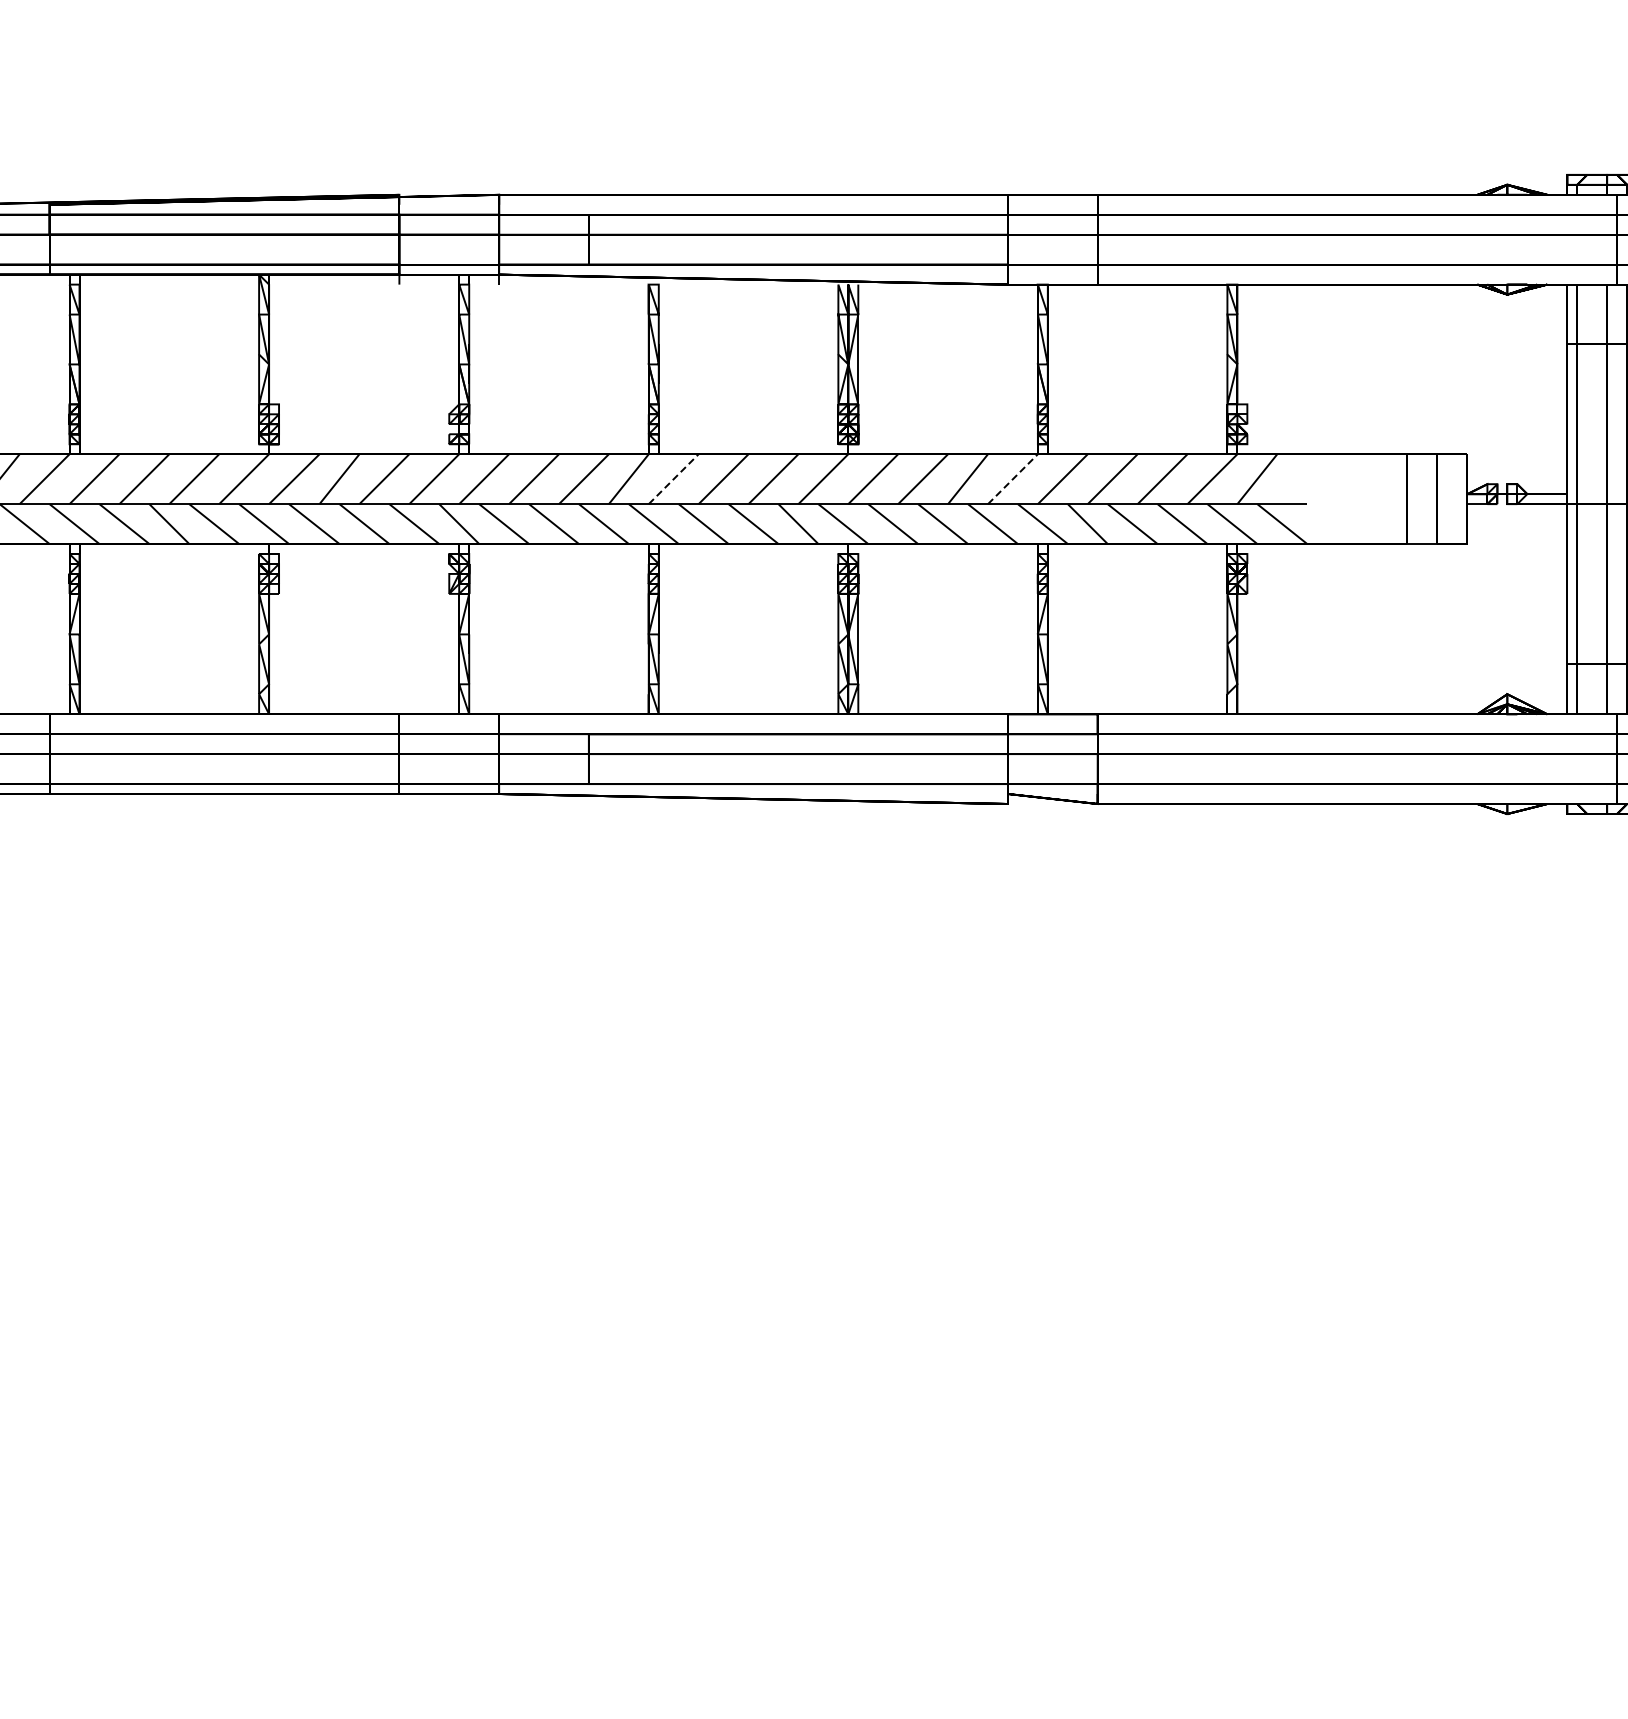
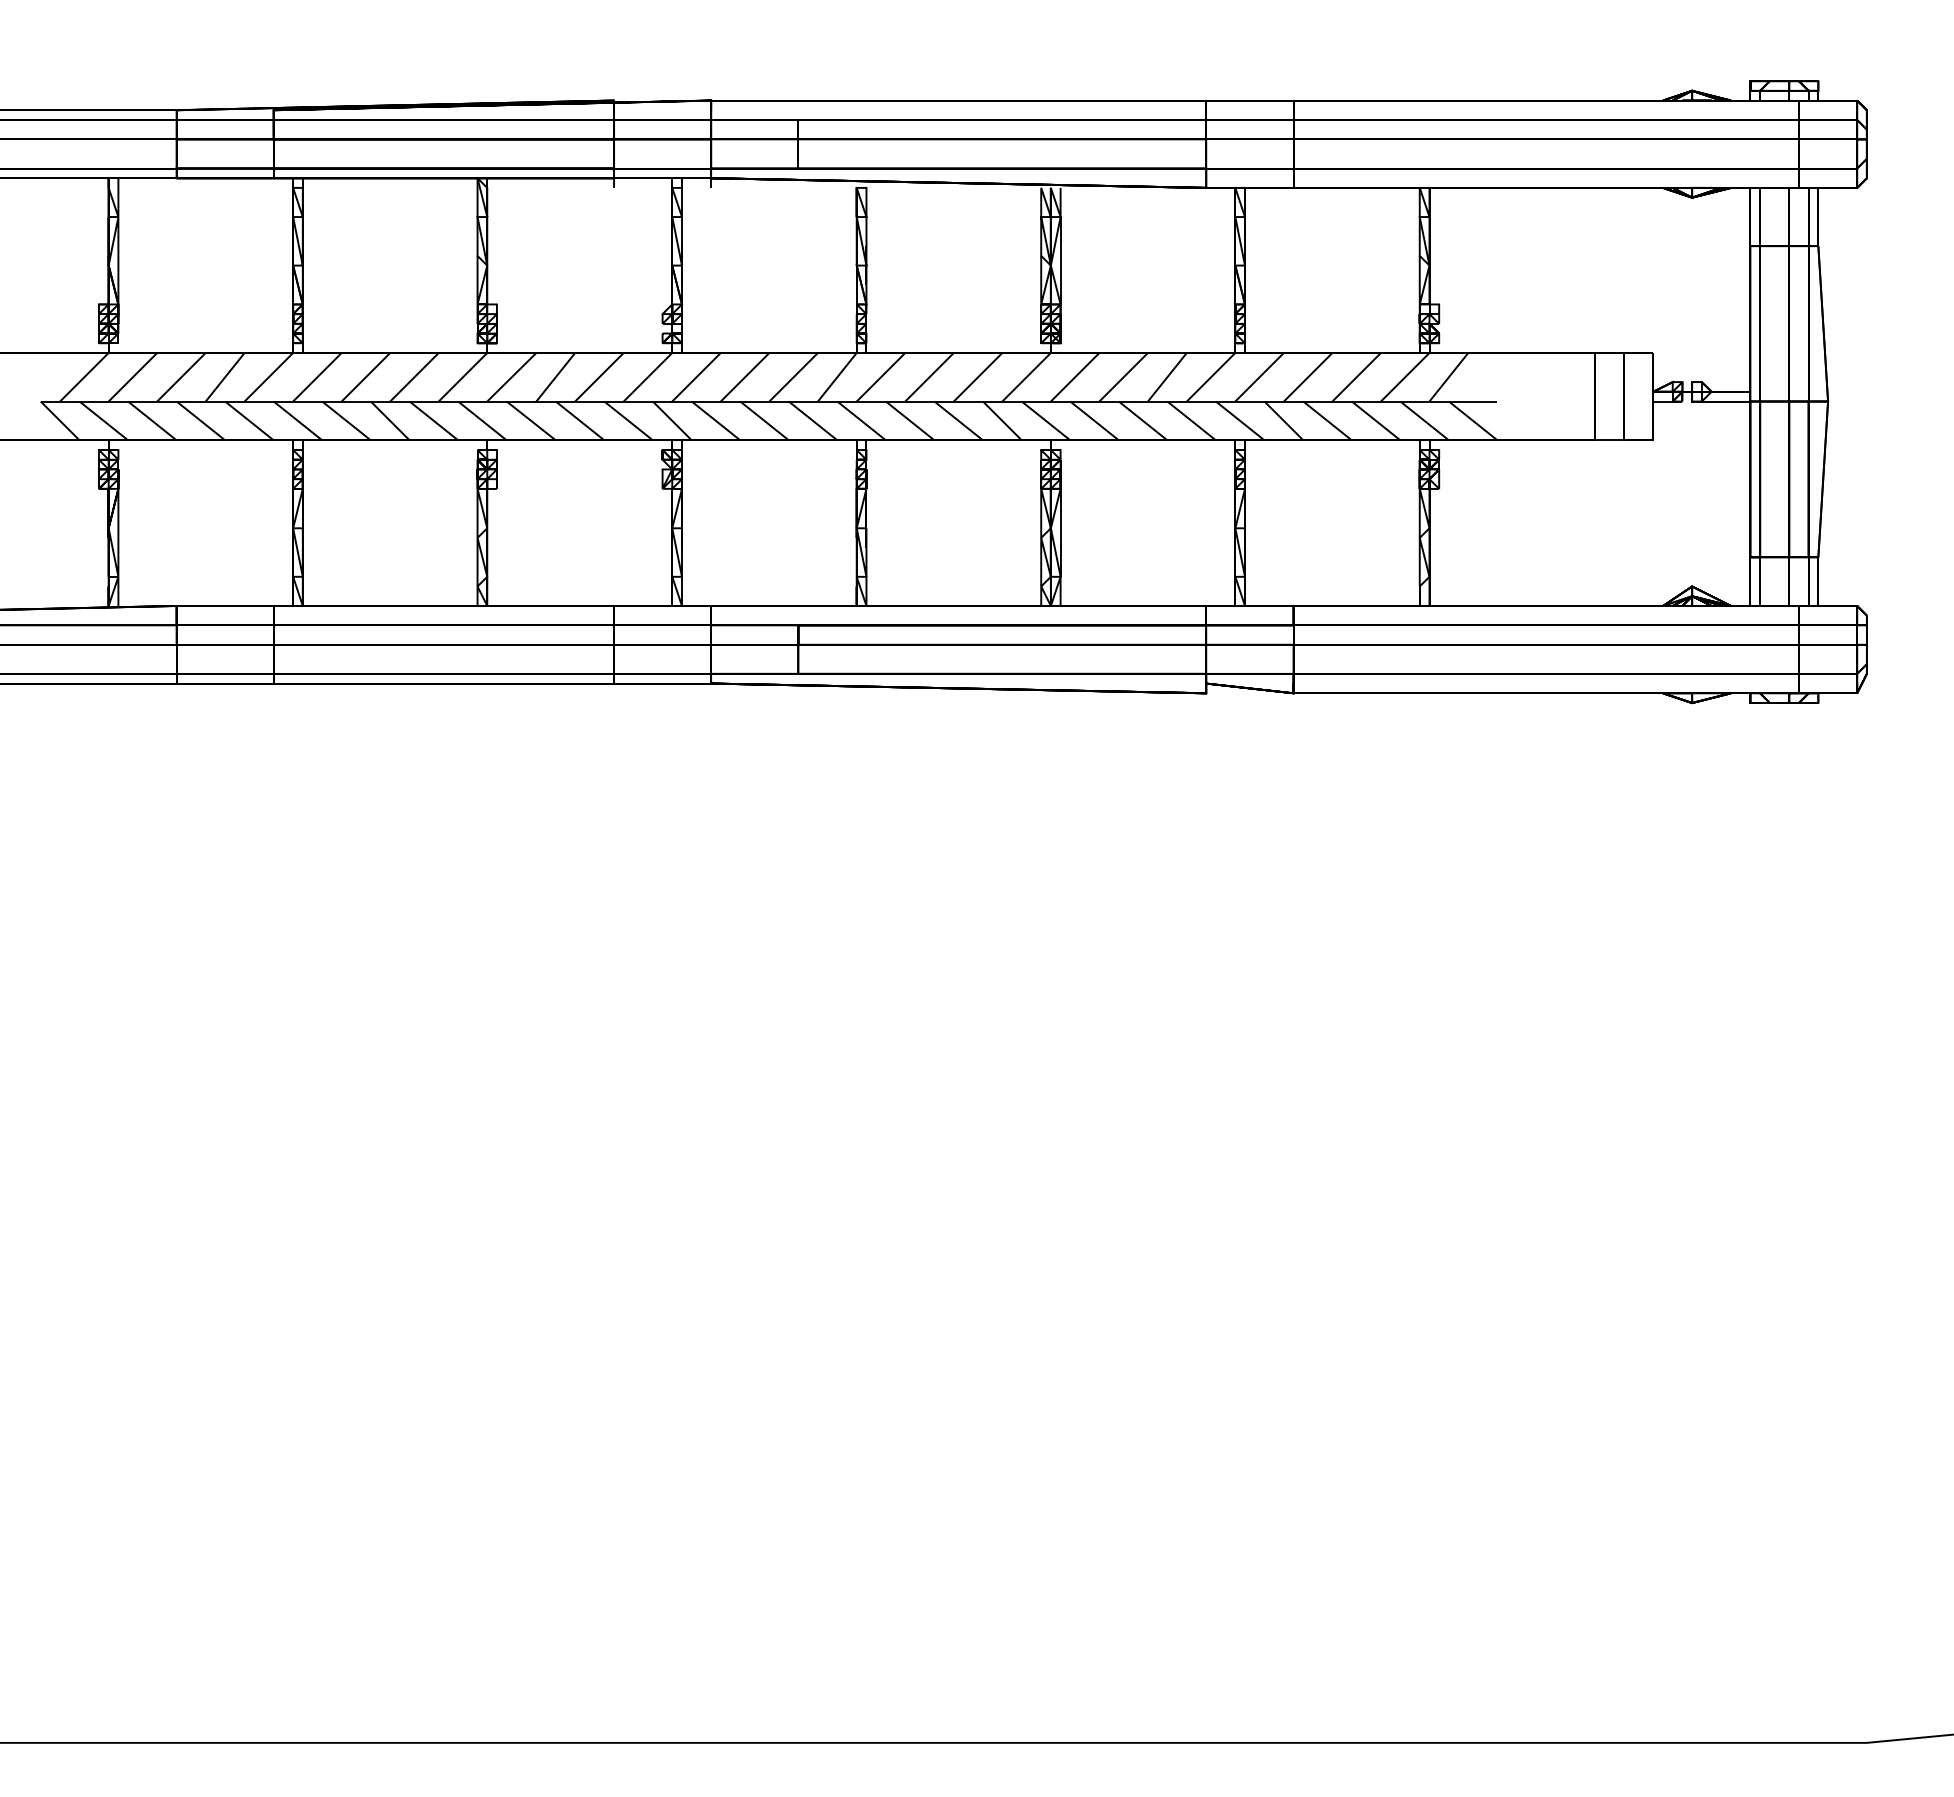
line: (674, 478) -> (881, 376), dashed -> solid
line: (1013, 478) -> (1211, 376), dashed -> solid

